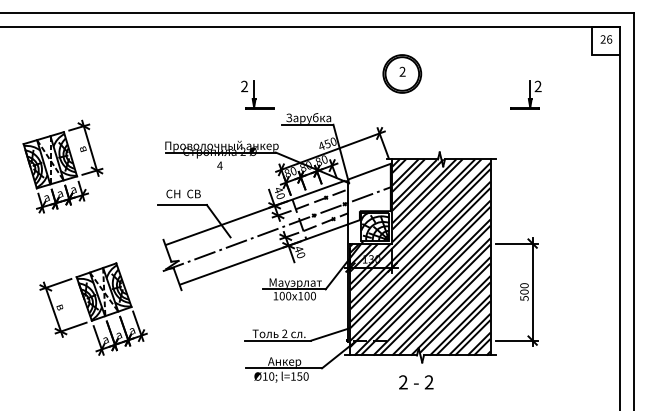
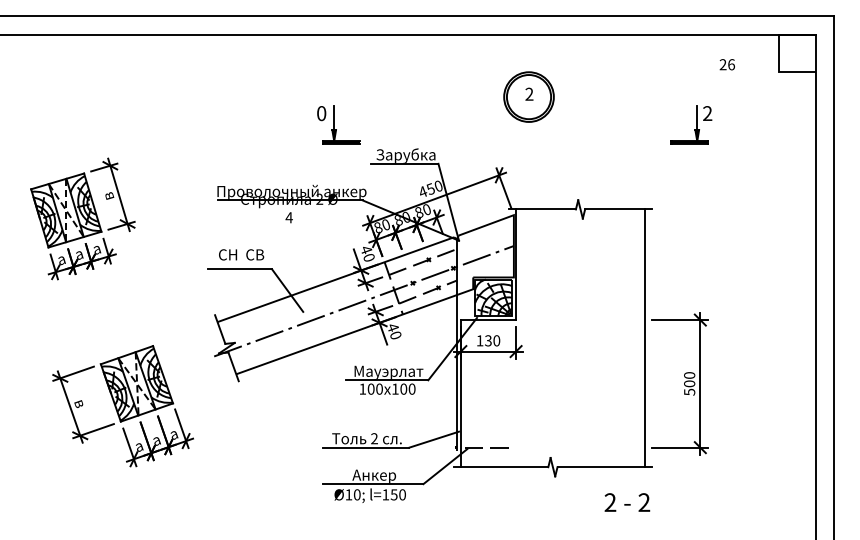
text: (605, 39) -> (726, 64), moved
text: (244, 86) -> (321, 113), 2 -> 0
hatch: (420, 256) -> (552, 337), removed
text: (416, 382) -> (627, 502), moved

